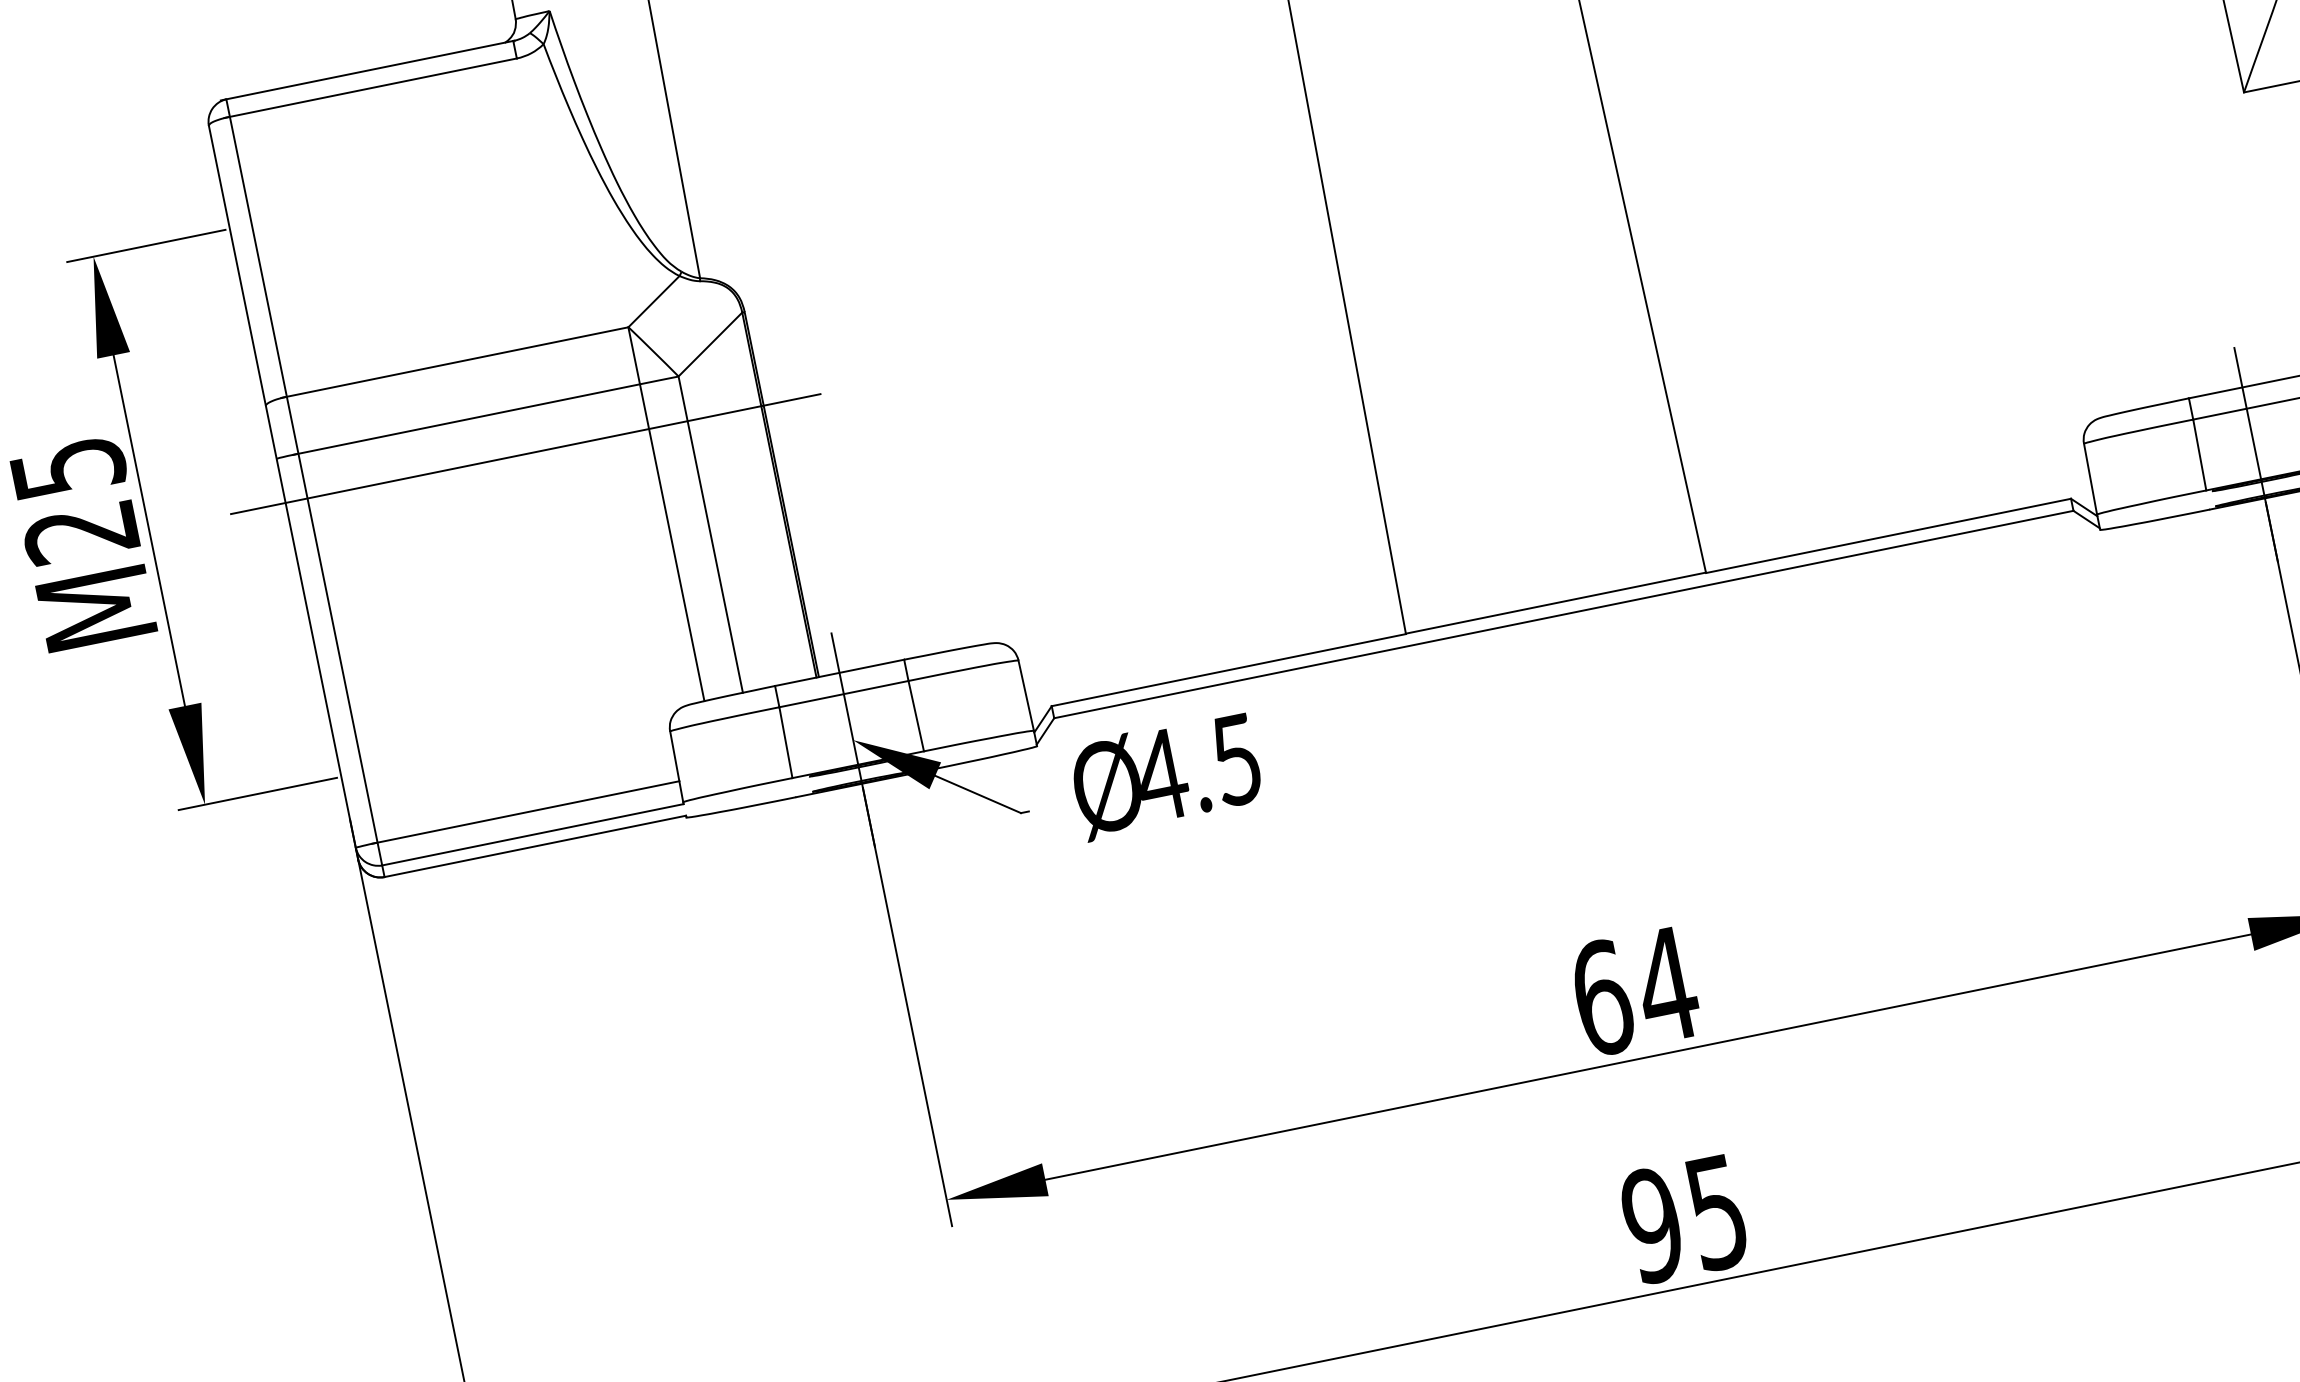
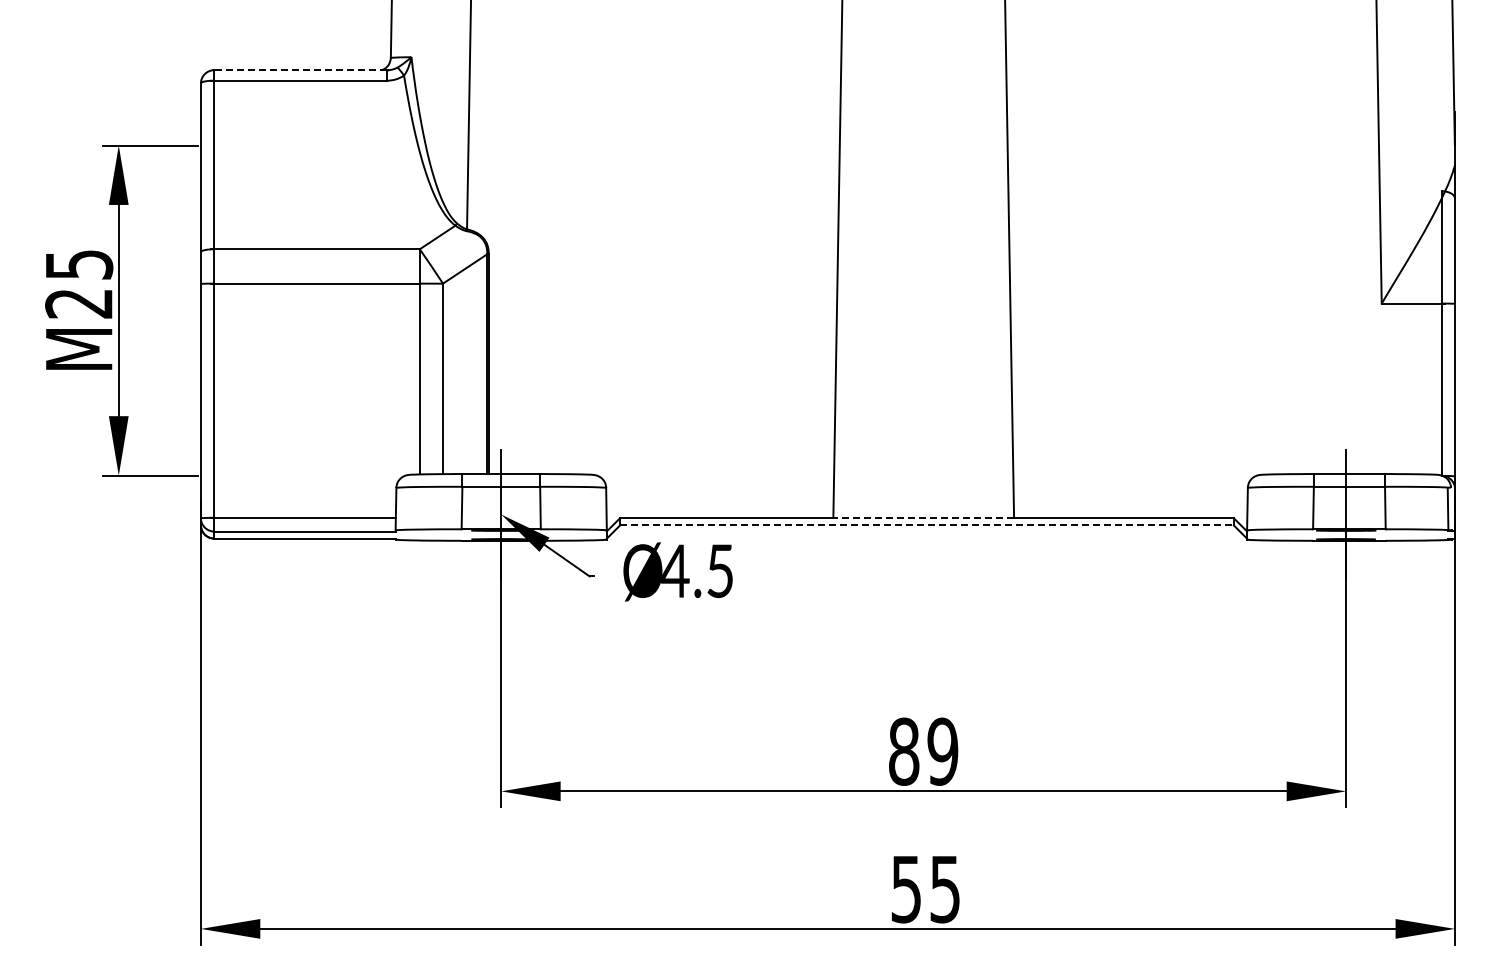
line: (366, 71) -> (298, 70), solid -> dashed
line: (525, 453) -> (345, 310), removed
line: (1555, 602) -> (923, 517), solid -> dashed
line: (1563, 614) -> (926, 525), solid -> dashed
text: (1636, 990) -> (924, 751), 64 -> 89
text: (1652, 1225) -> (906, 889), 95 -> 55

